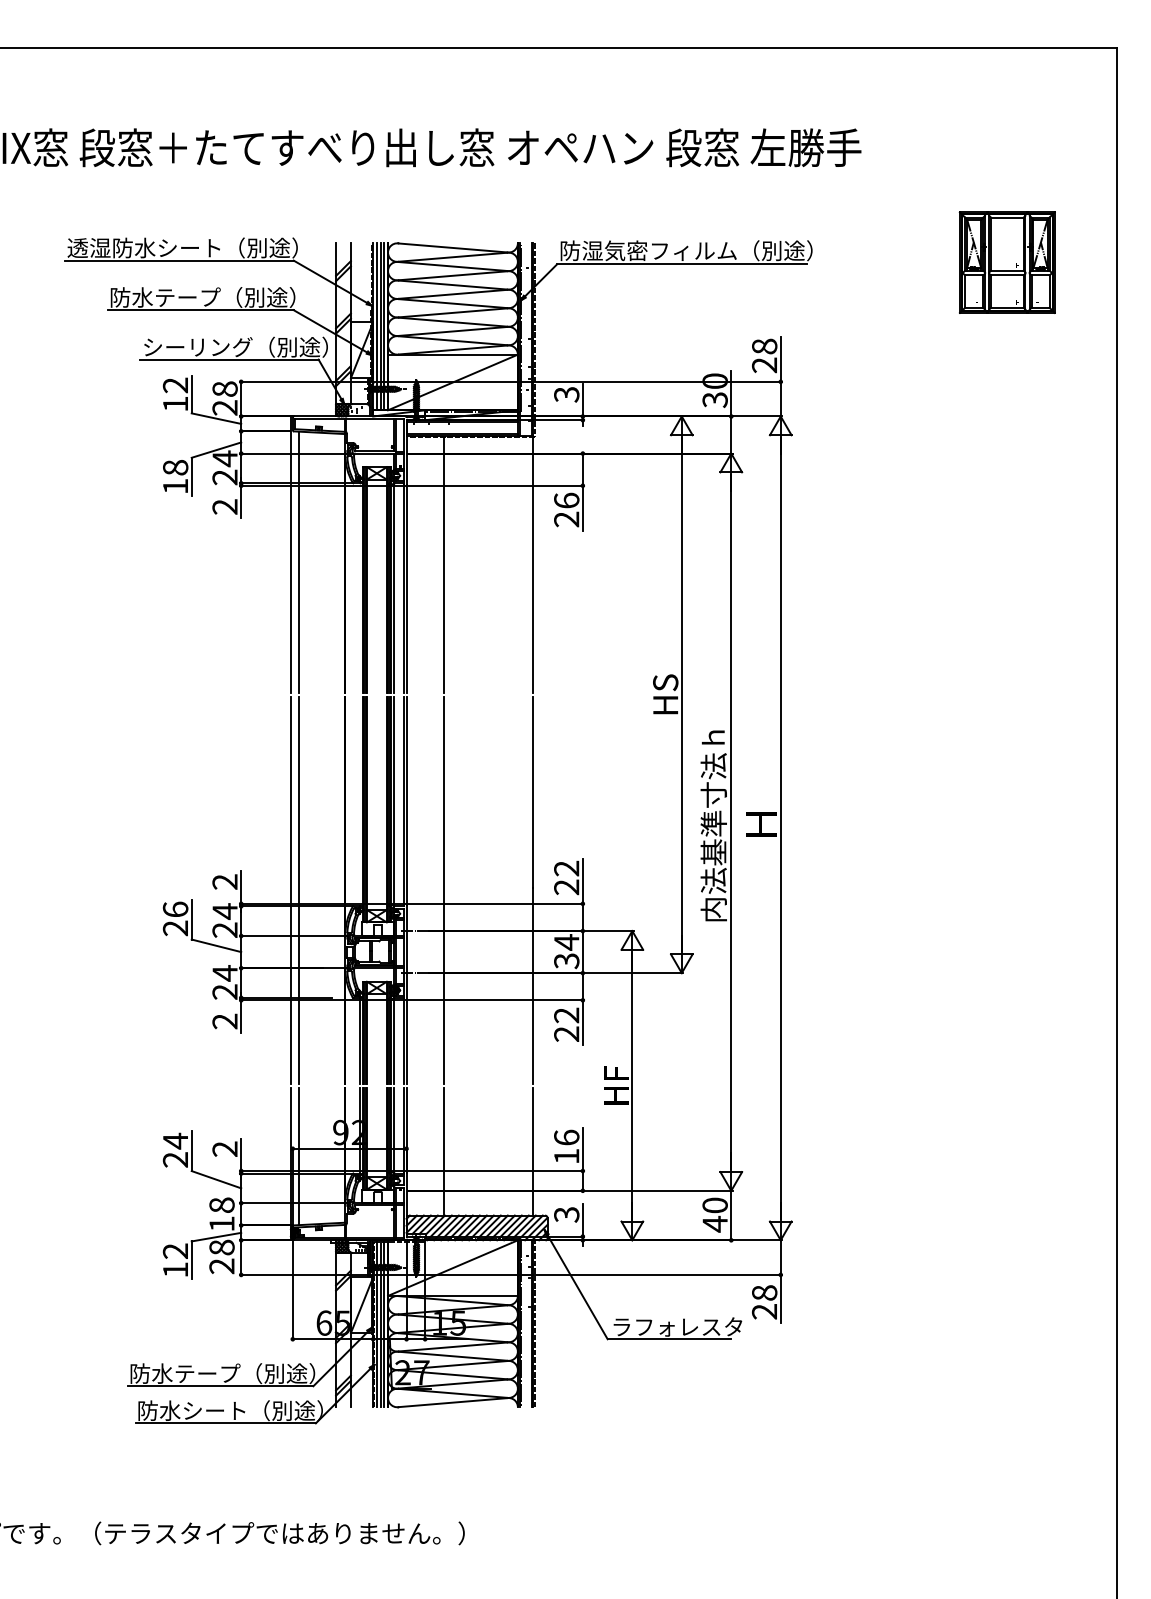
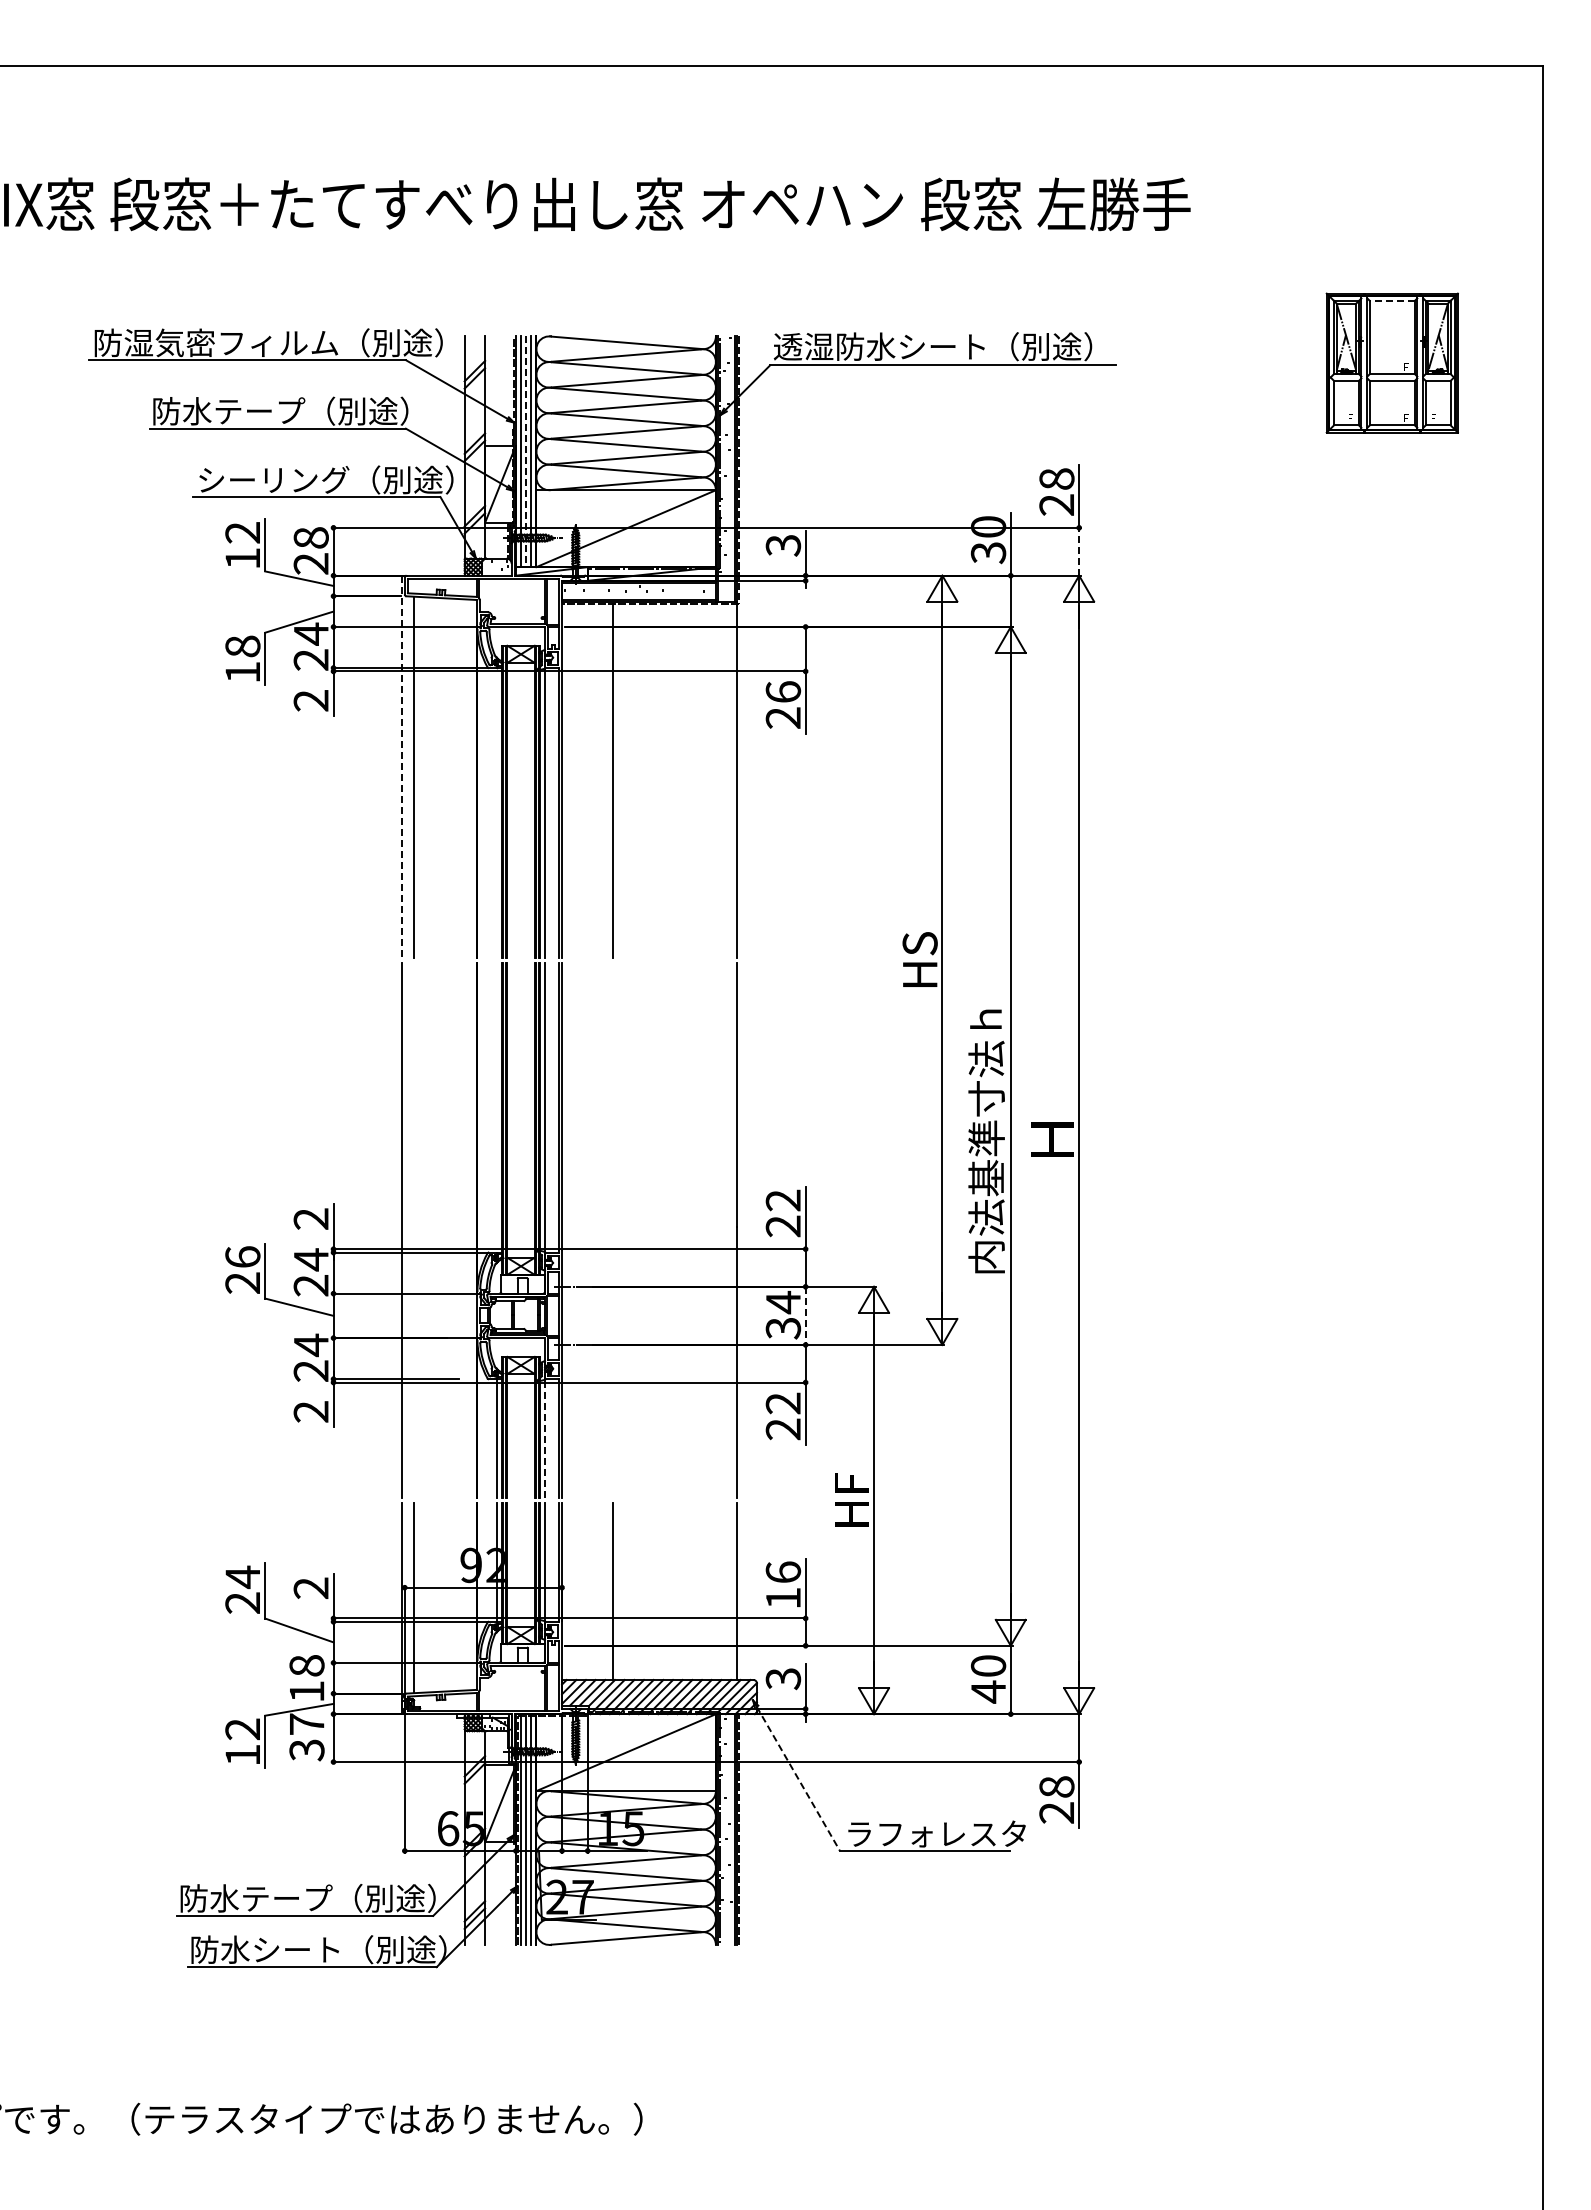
line: (1007, 217) -> (1392, 300), solid -> dashed
text: (193, 247) -> (267, 342), 透湿防水シート（別途） -> 防湿気密フィルム（別途）
text: (686, 250) -> (948, 346), 防湿気密フィルム（別途） -> 透湿防水シート（別途）
line: (380, 327) -> (526, 452), solid -> dashed
line: (781, 398) -> (1079, 551), solid -> dashed
line: (290, 555) -> (401, 767), solid -> dashed
line: (299, 889) -> (413, 1229), removed
line: (443, 889) -> (613, 1229), removed
line: (582, 952) -> (805, 1316), solid -> dashed
line: (393, 1040) -> (544, 1438), solid -> dashed
text: (221, 1257) -> (306, 1737), 28 -> 37
line: (577, 1287) -> (798, 1779), solid -> dashed

